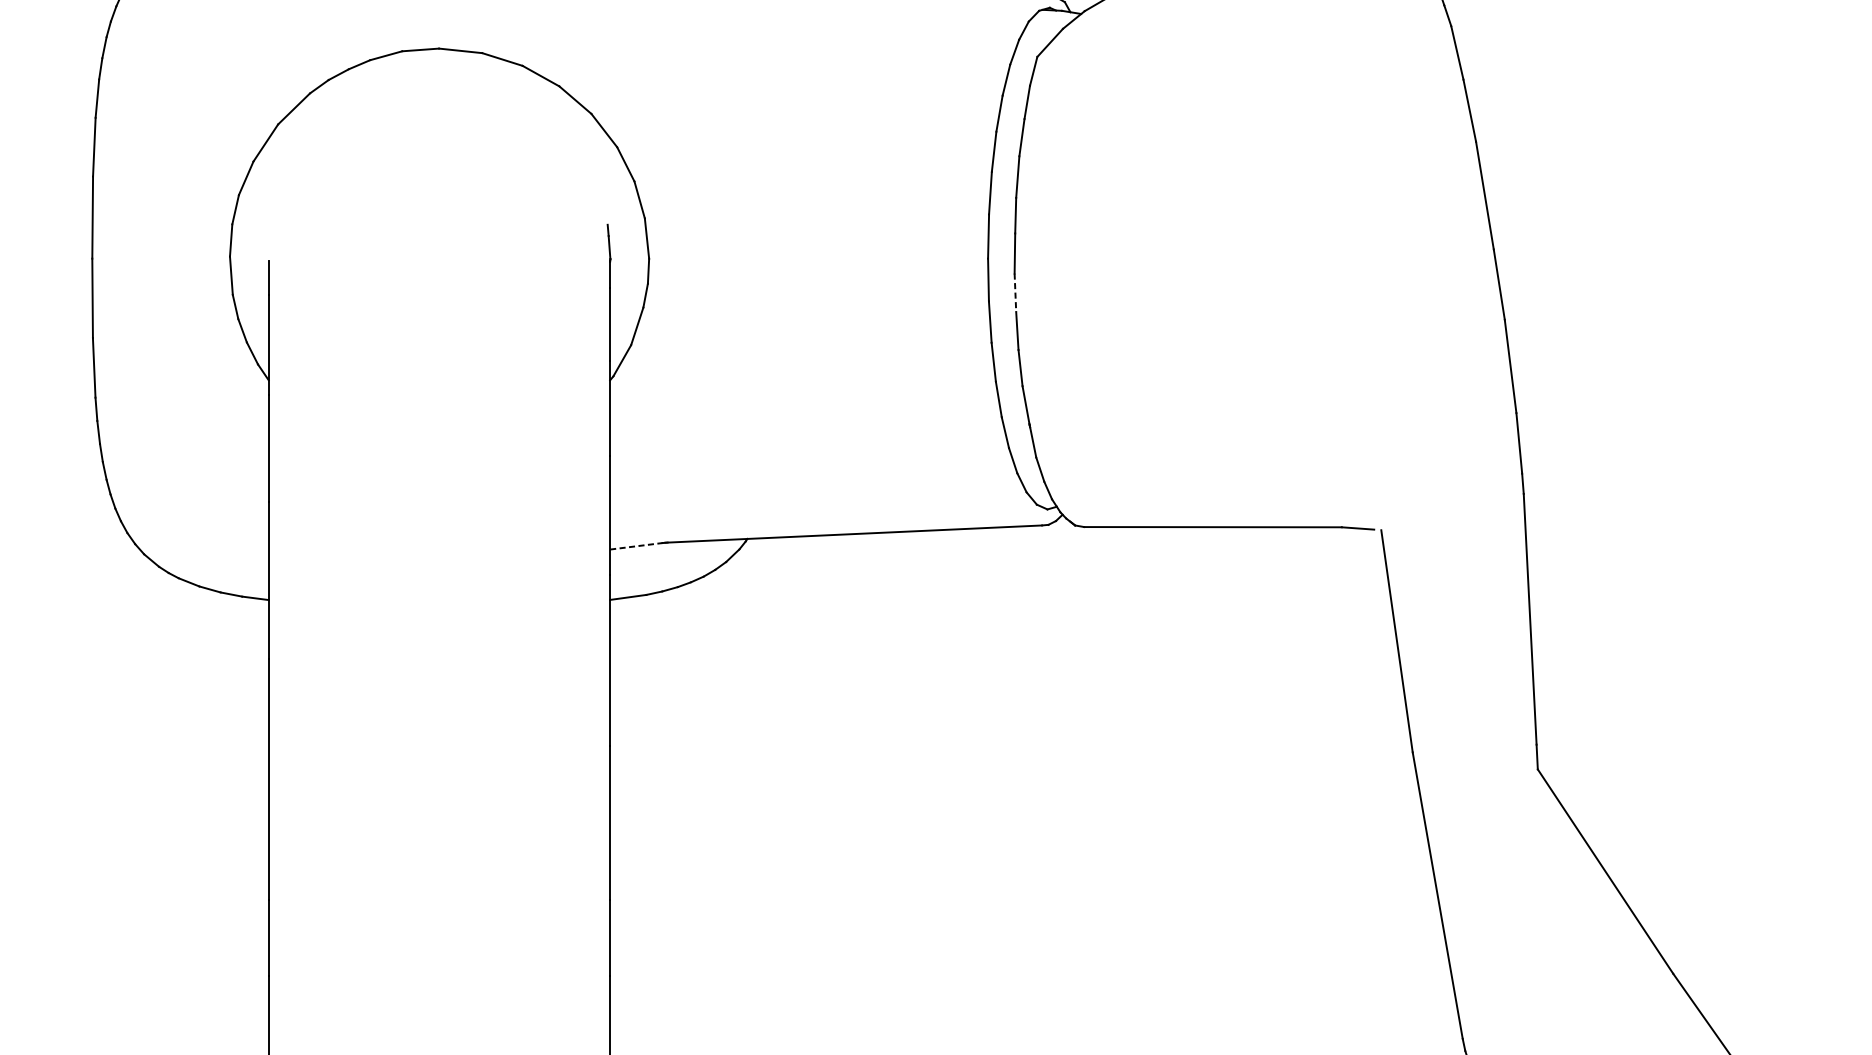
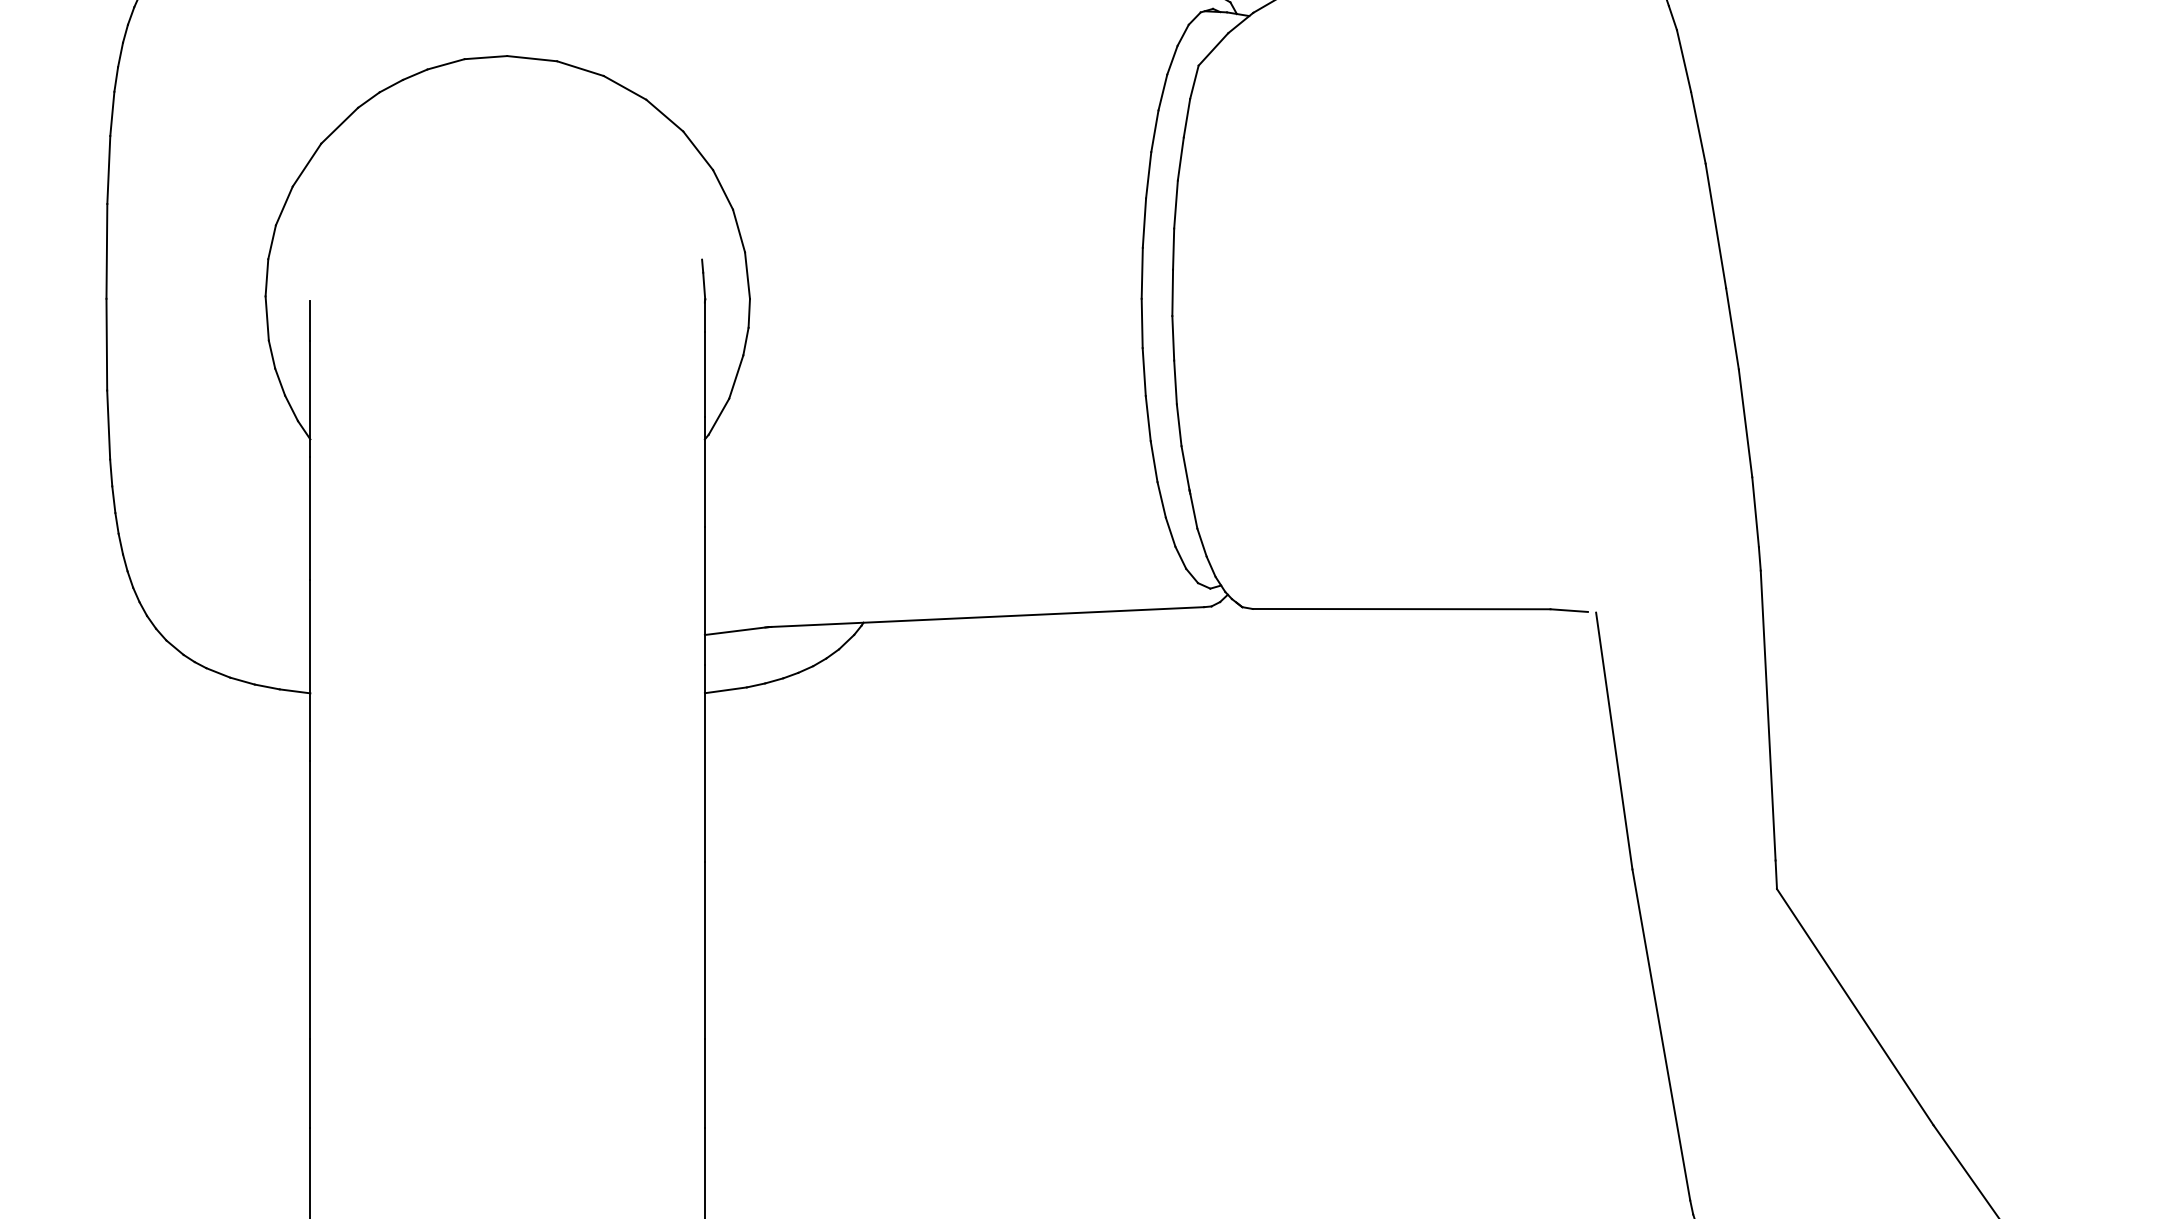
line: (1015, 293) -> (1173, 338), dashed -> solid
line: (638, 545) -> (737, 630), dashed -> solid

